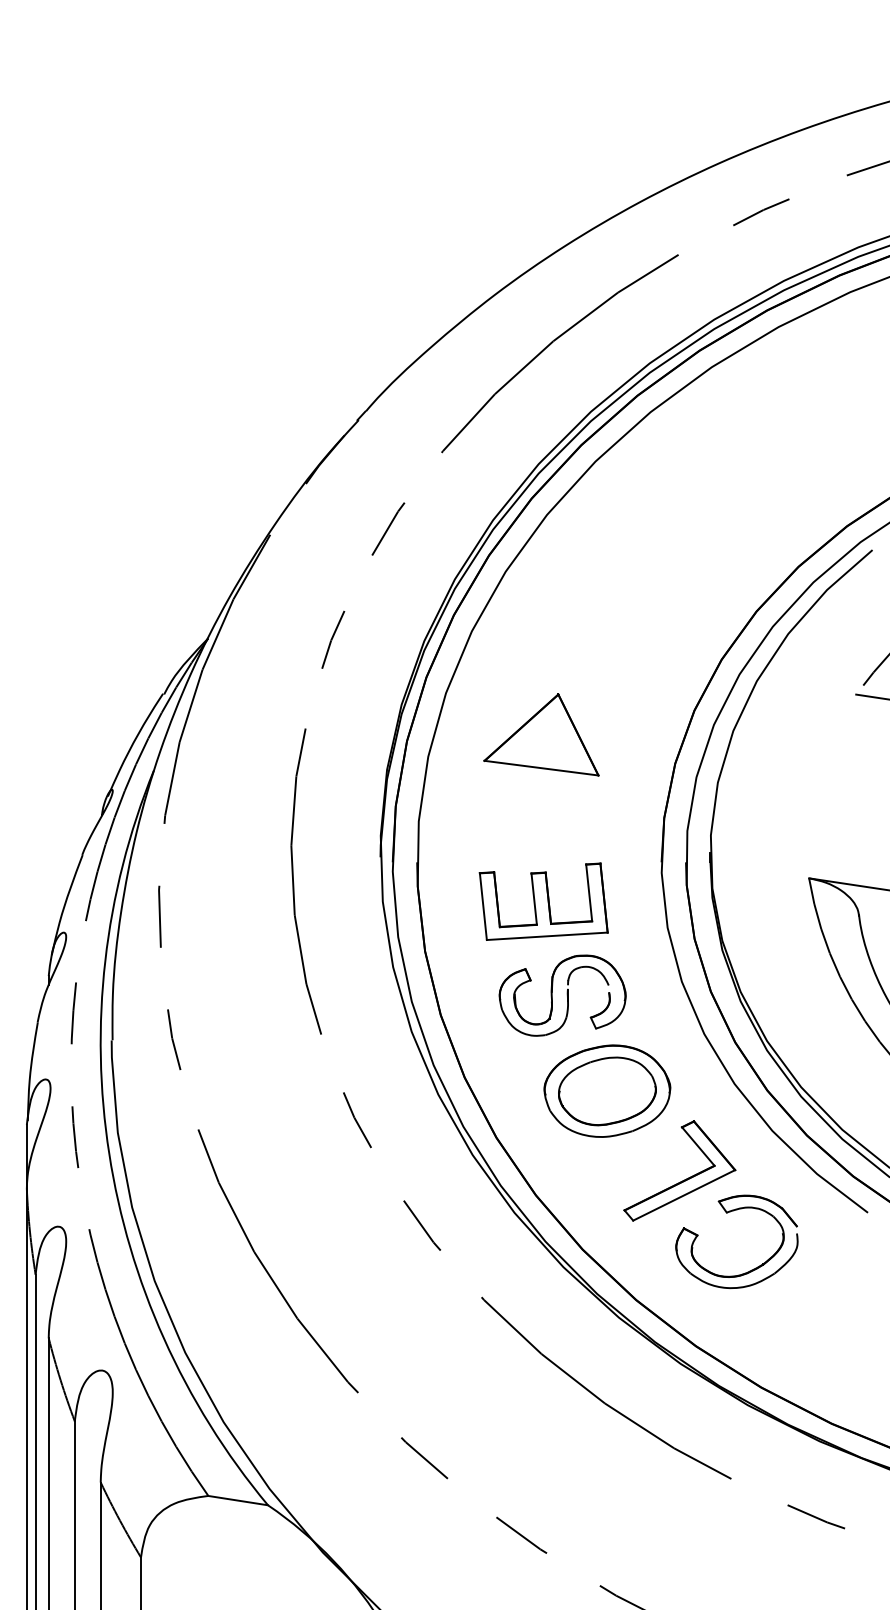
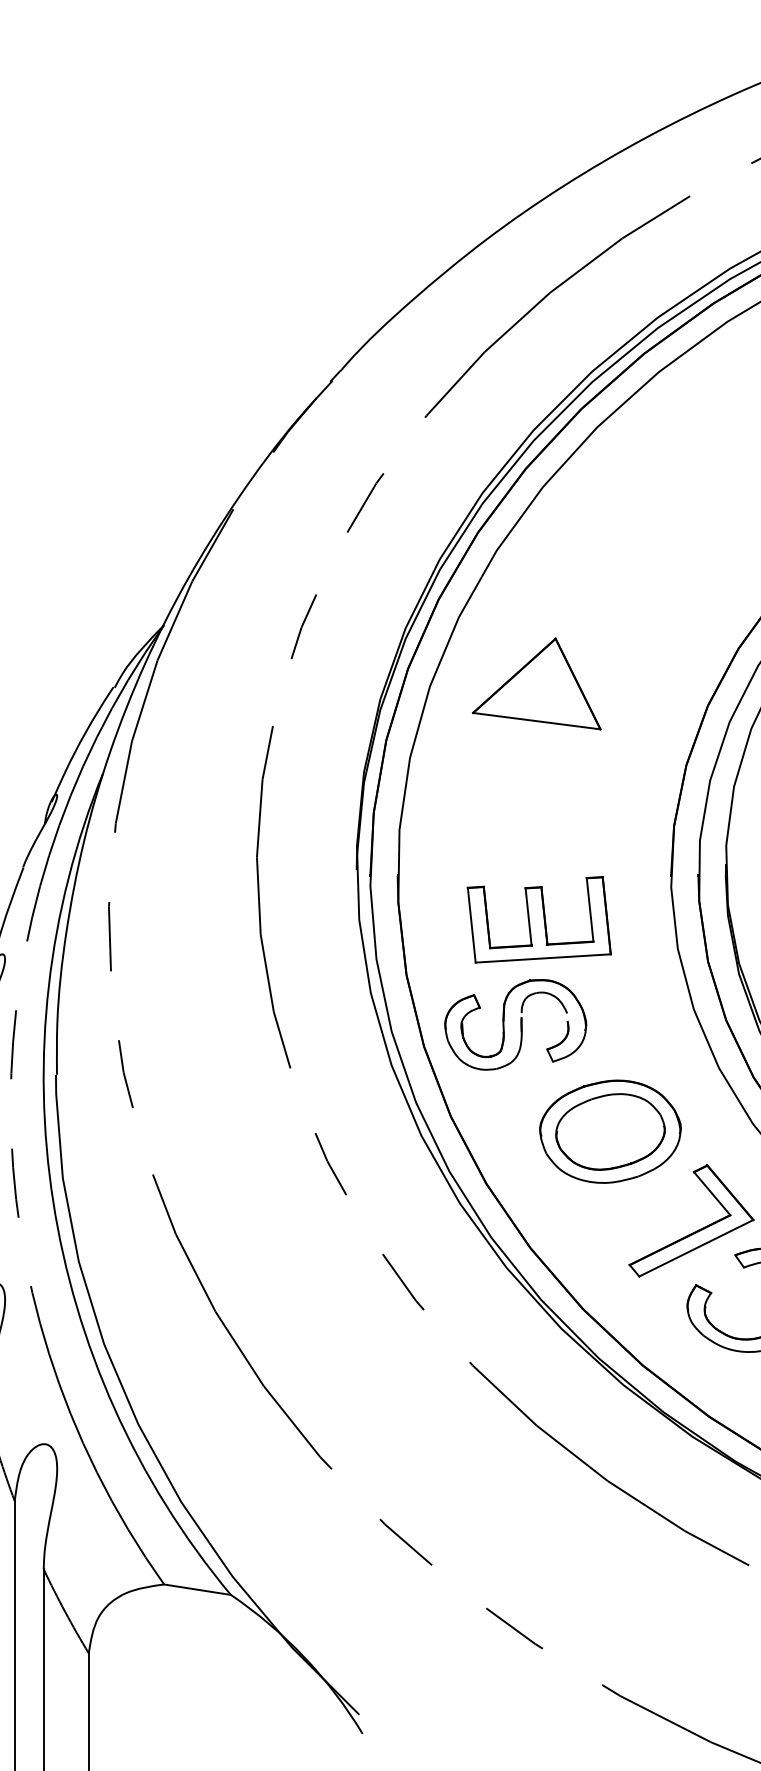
part: (541, 734) -> (536, 683), moved
part: (562, 995) -> (515, 1024), moved

